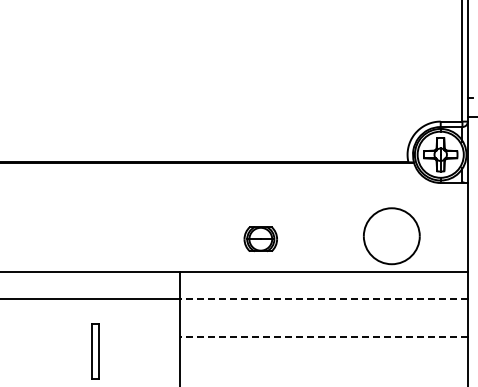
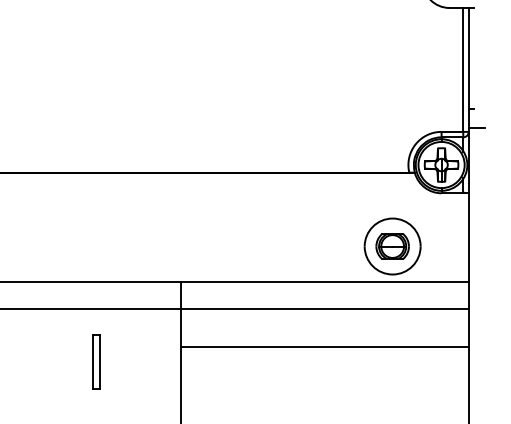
part: (260, 239) -> (392, 246), moved
line: (323, 299) -> (324, 309), dashed -> solid
line: (323, 337) -> (324, 347), dashed -> solid

